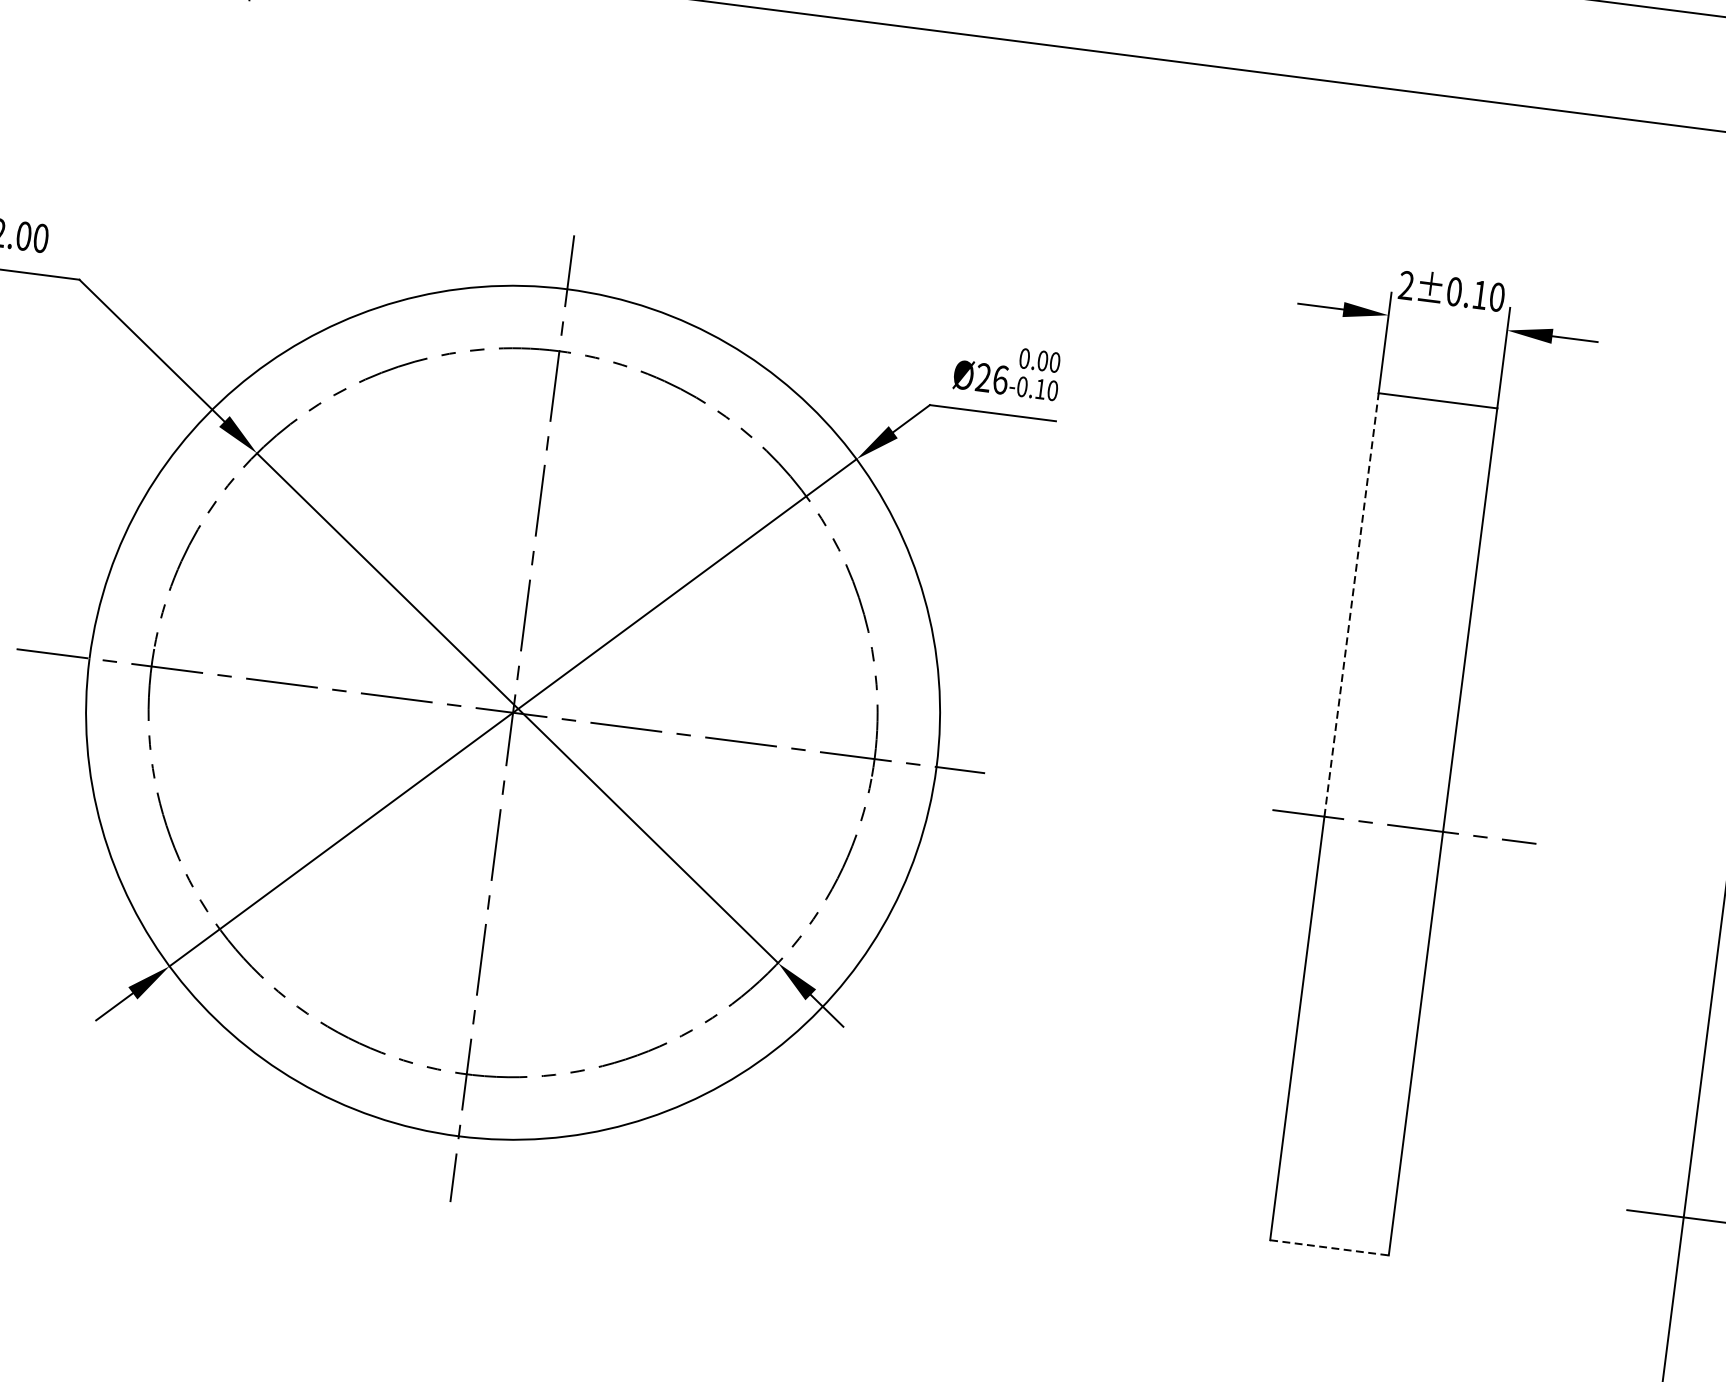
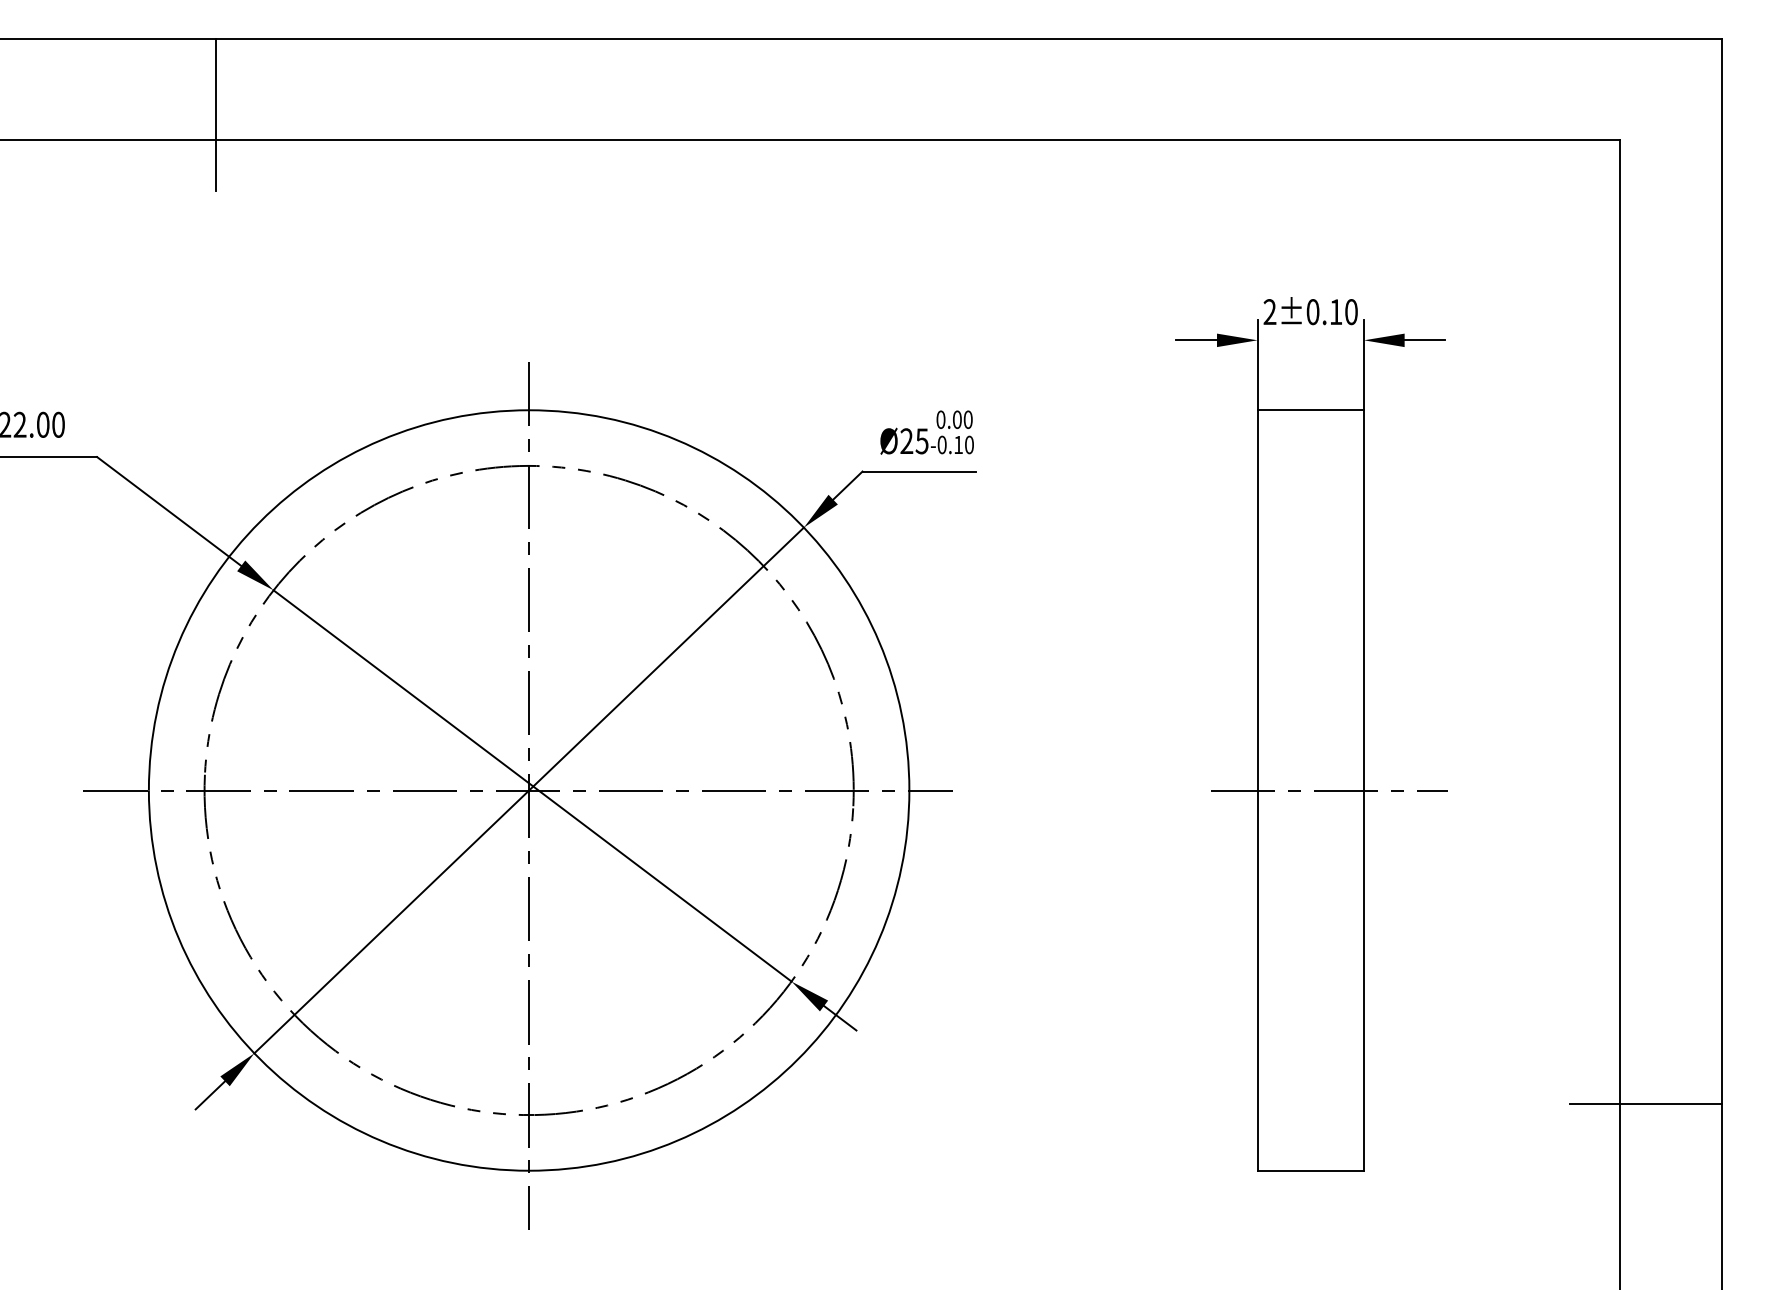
text: (999, 380) -> (921, 441), Ø26 -> Ø25
line: (1351, 603) -> (1257, 599), dashed -> solid
line: (1330, 1247) -> (1311, 1170), dashed -> solid

